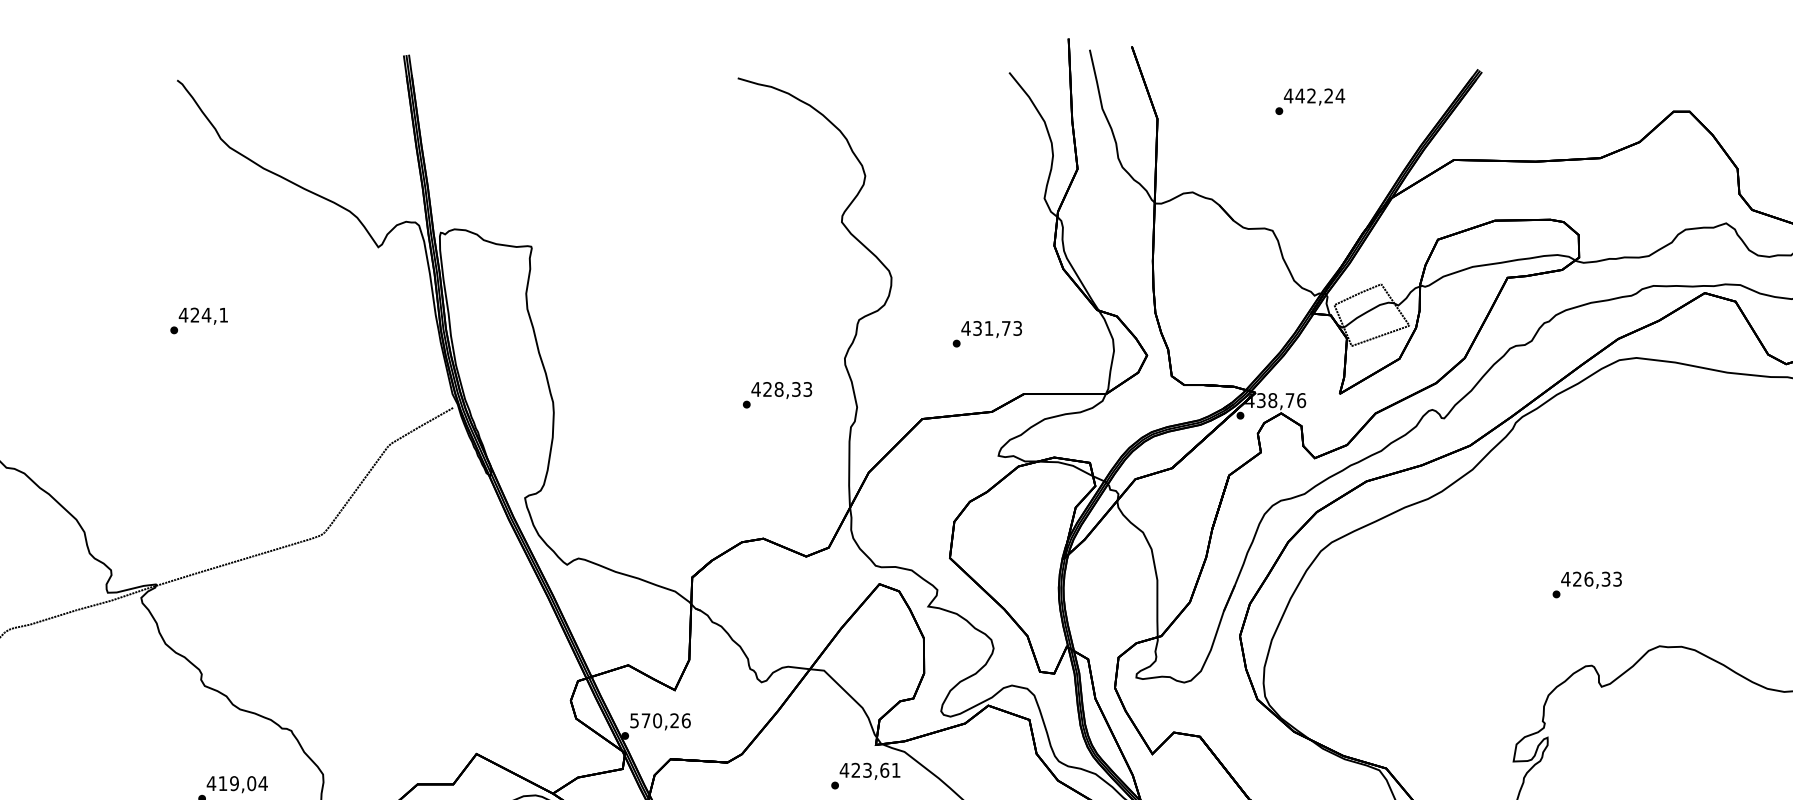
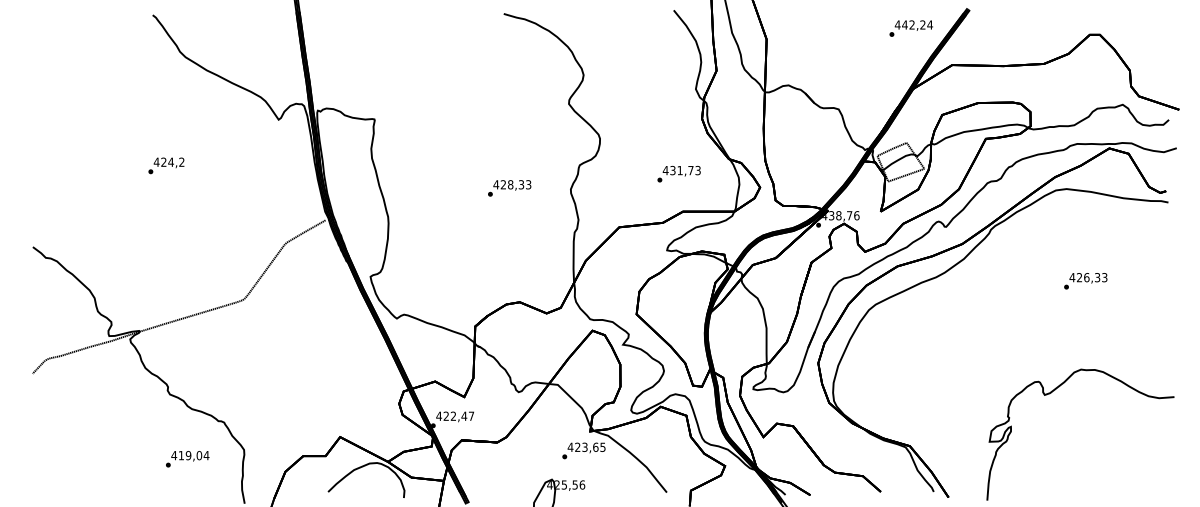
text: (1308, 101) -> (910, 28), moved
text: (223, 313) -> (181, 161), 424,1 -> 424,2
text: (986, 333) -> (678, 173), moved
text: (777, 395) -> (509, 188), moved
text: (1586, 585) -> (1085, 281), moved
text: (660, 719) -> (455, 415), 570,26 -> 422,47
text: (895, 769) -> (602, 446), 423,61 -> 423,65

